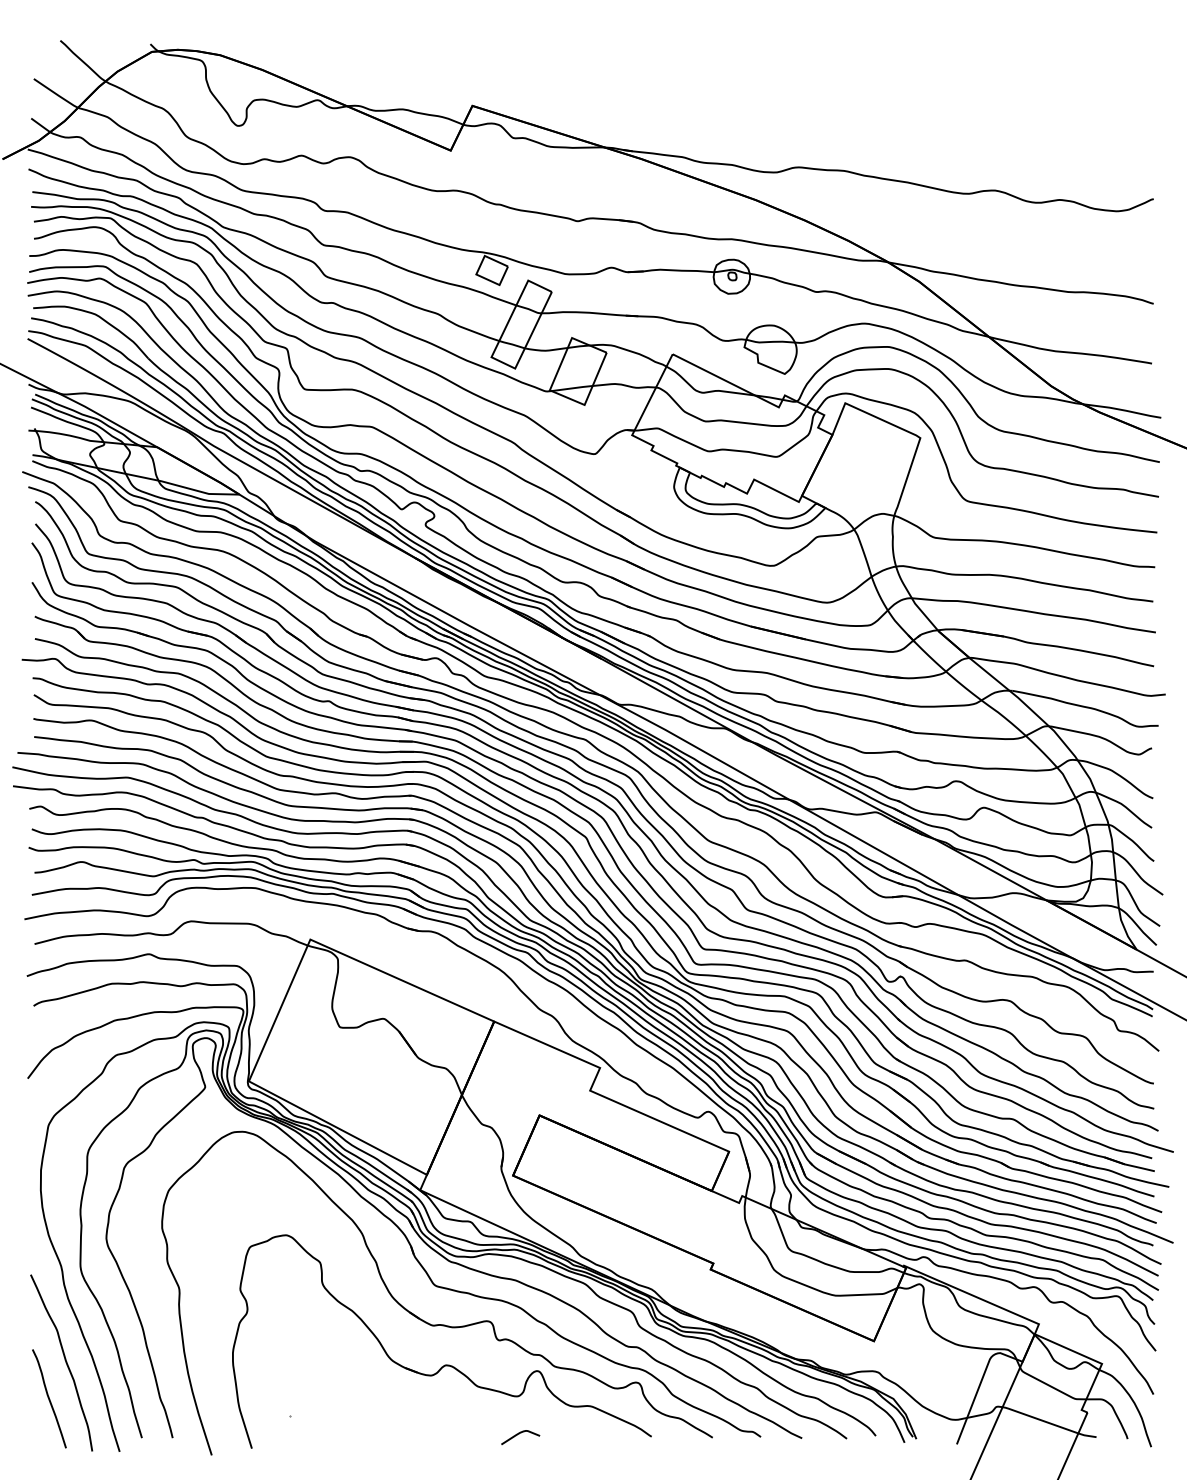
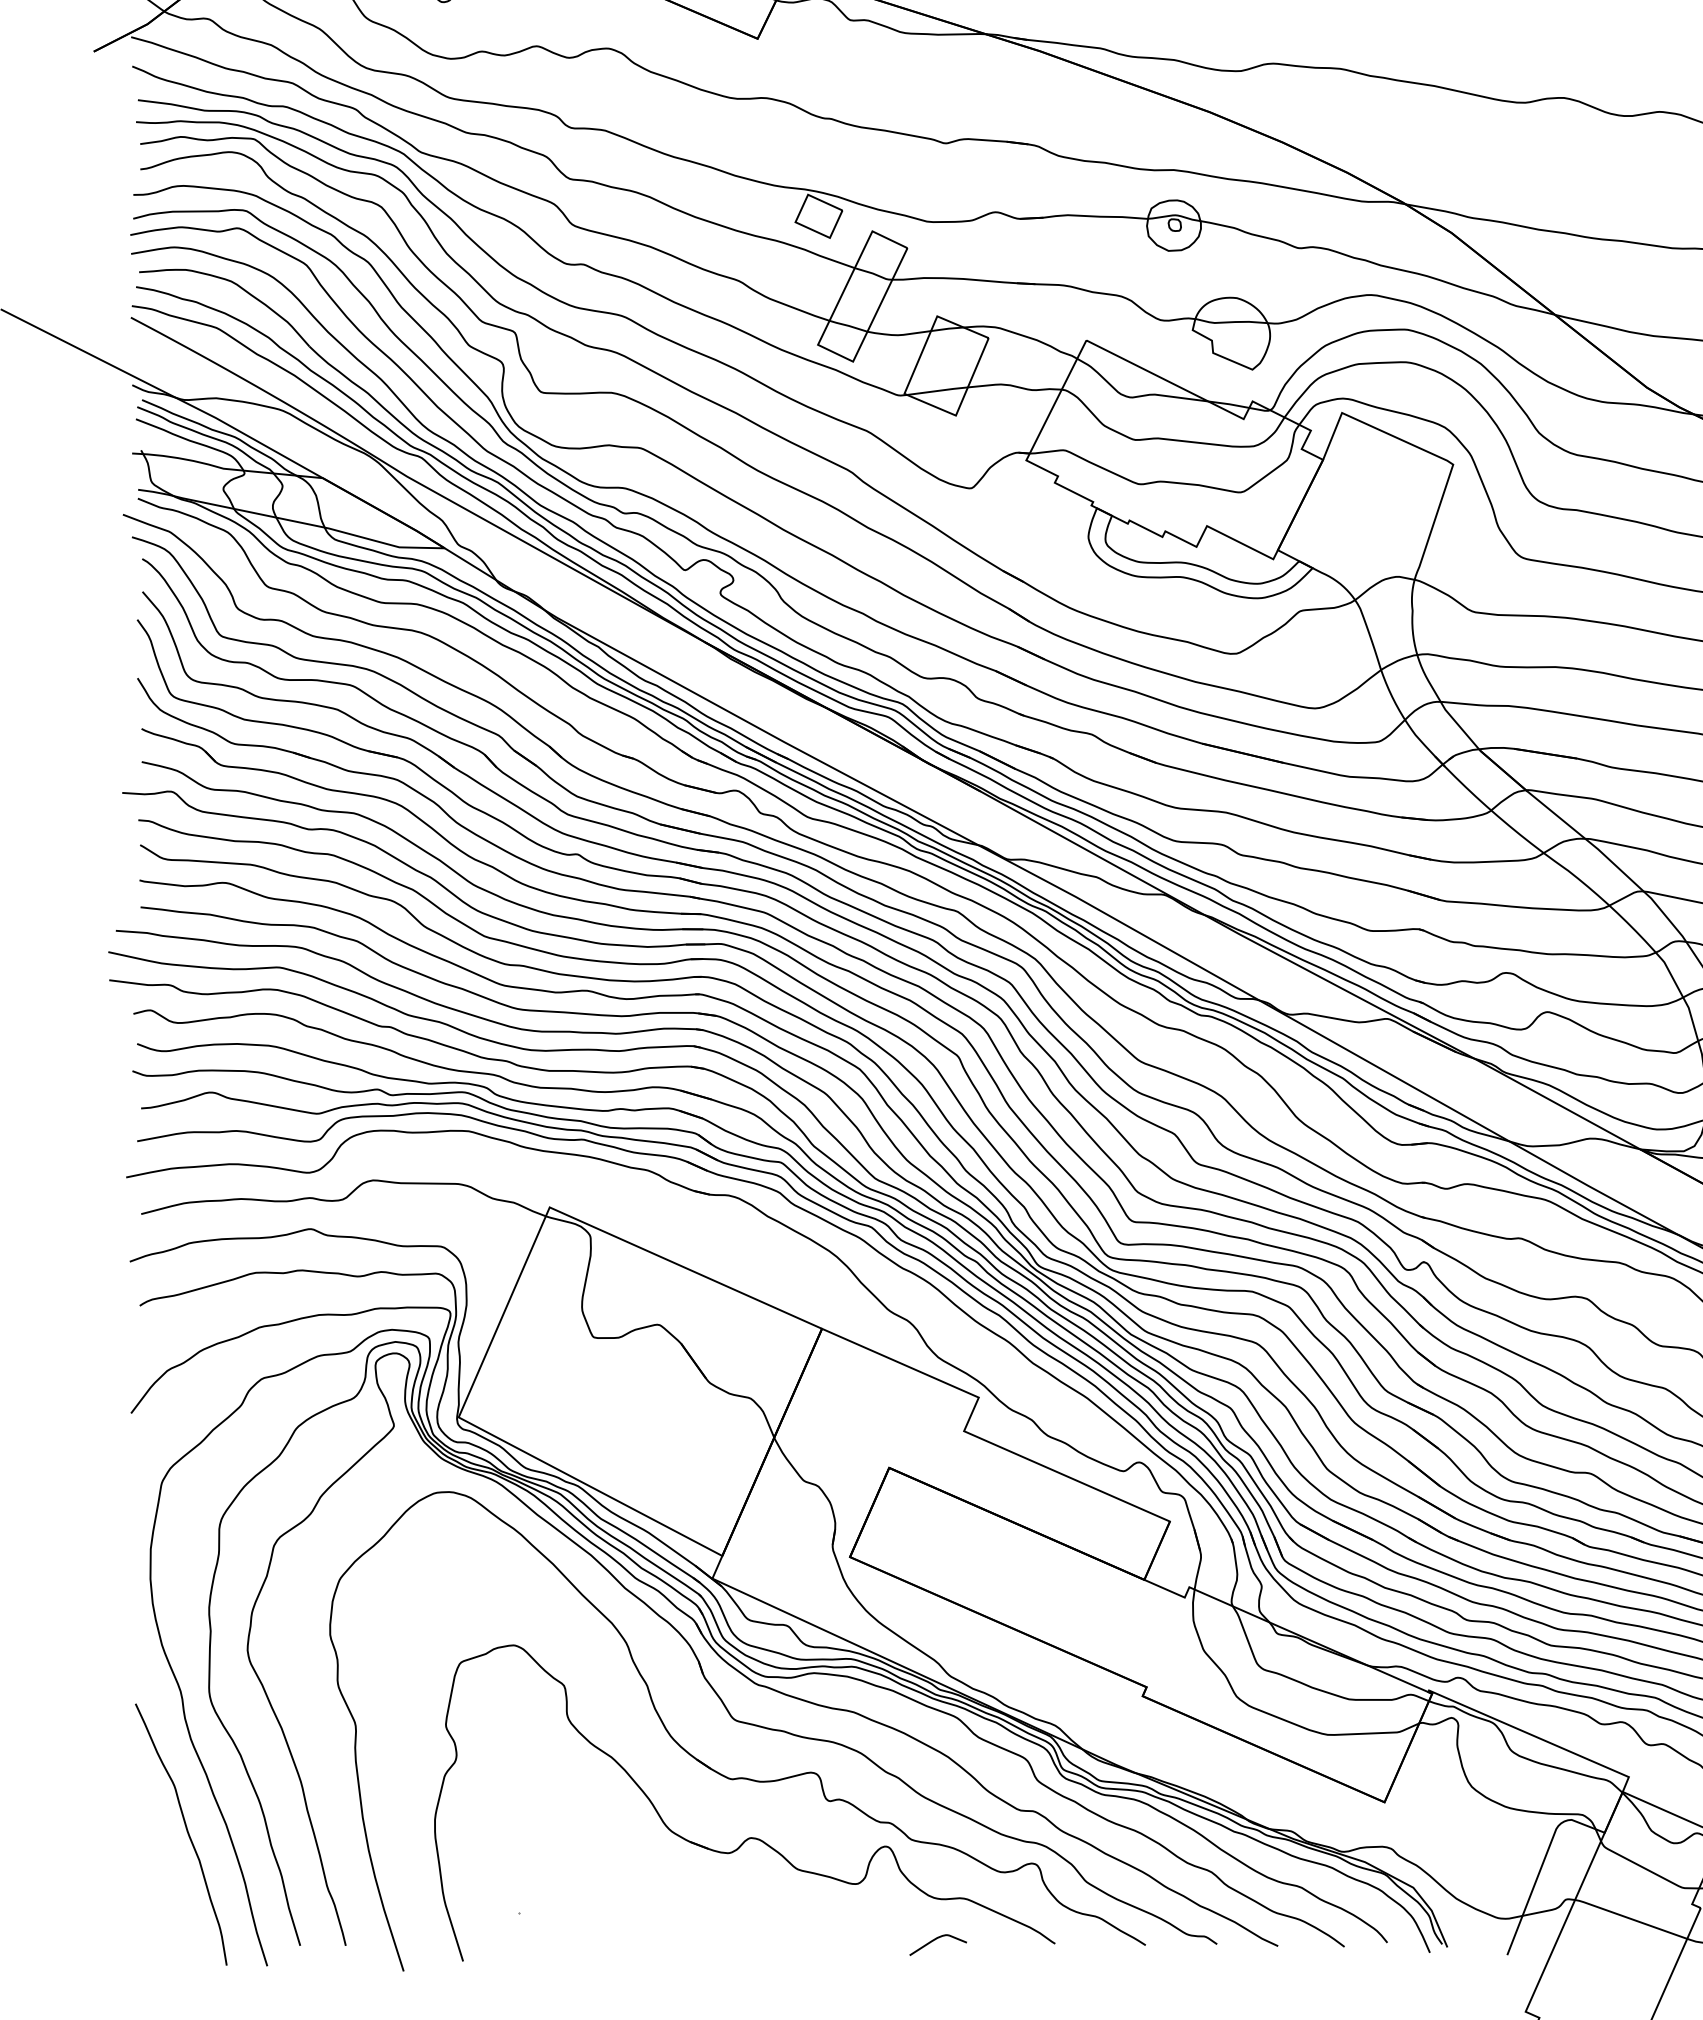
curve: (49, 1398) -> (163, 1887), removed
curve: (519, 1434) -> (936, 1940), moved

